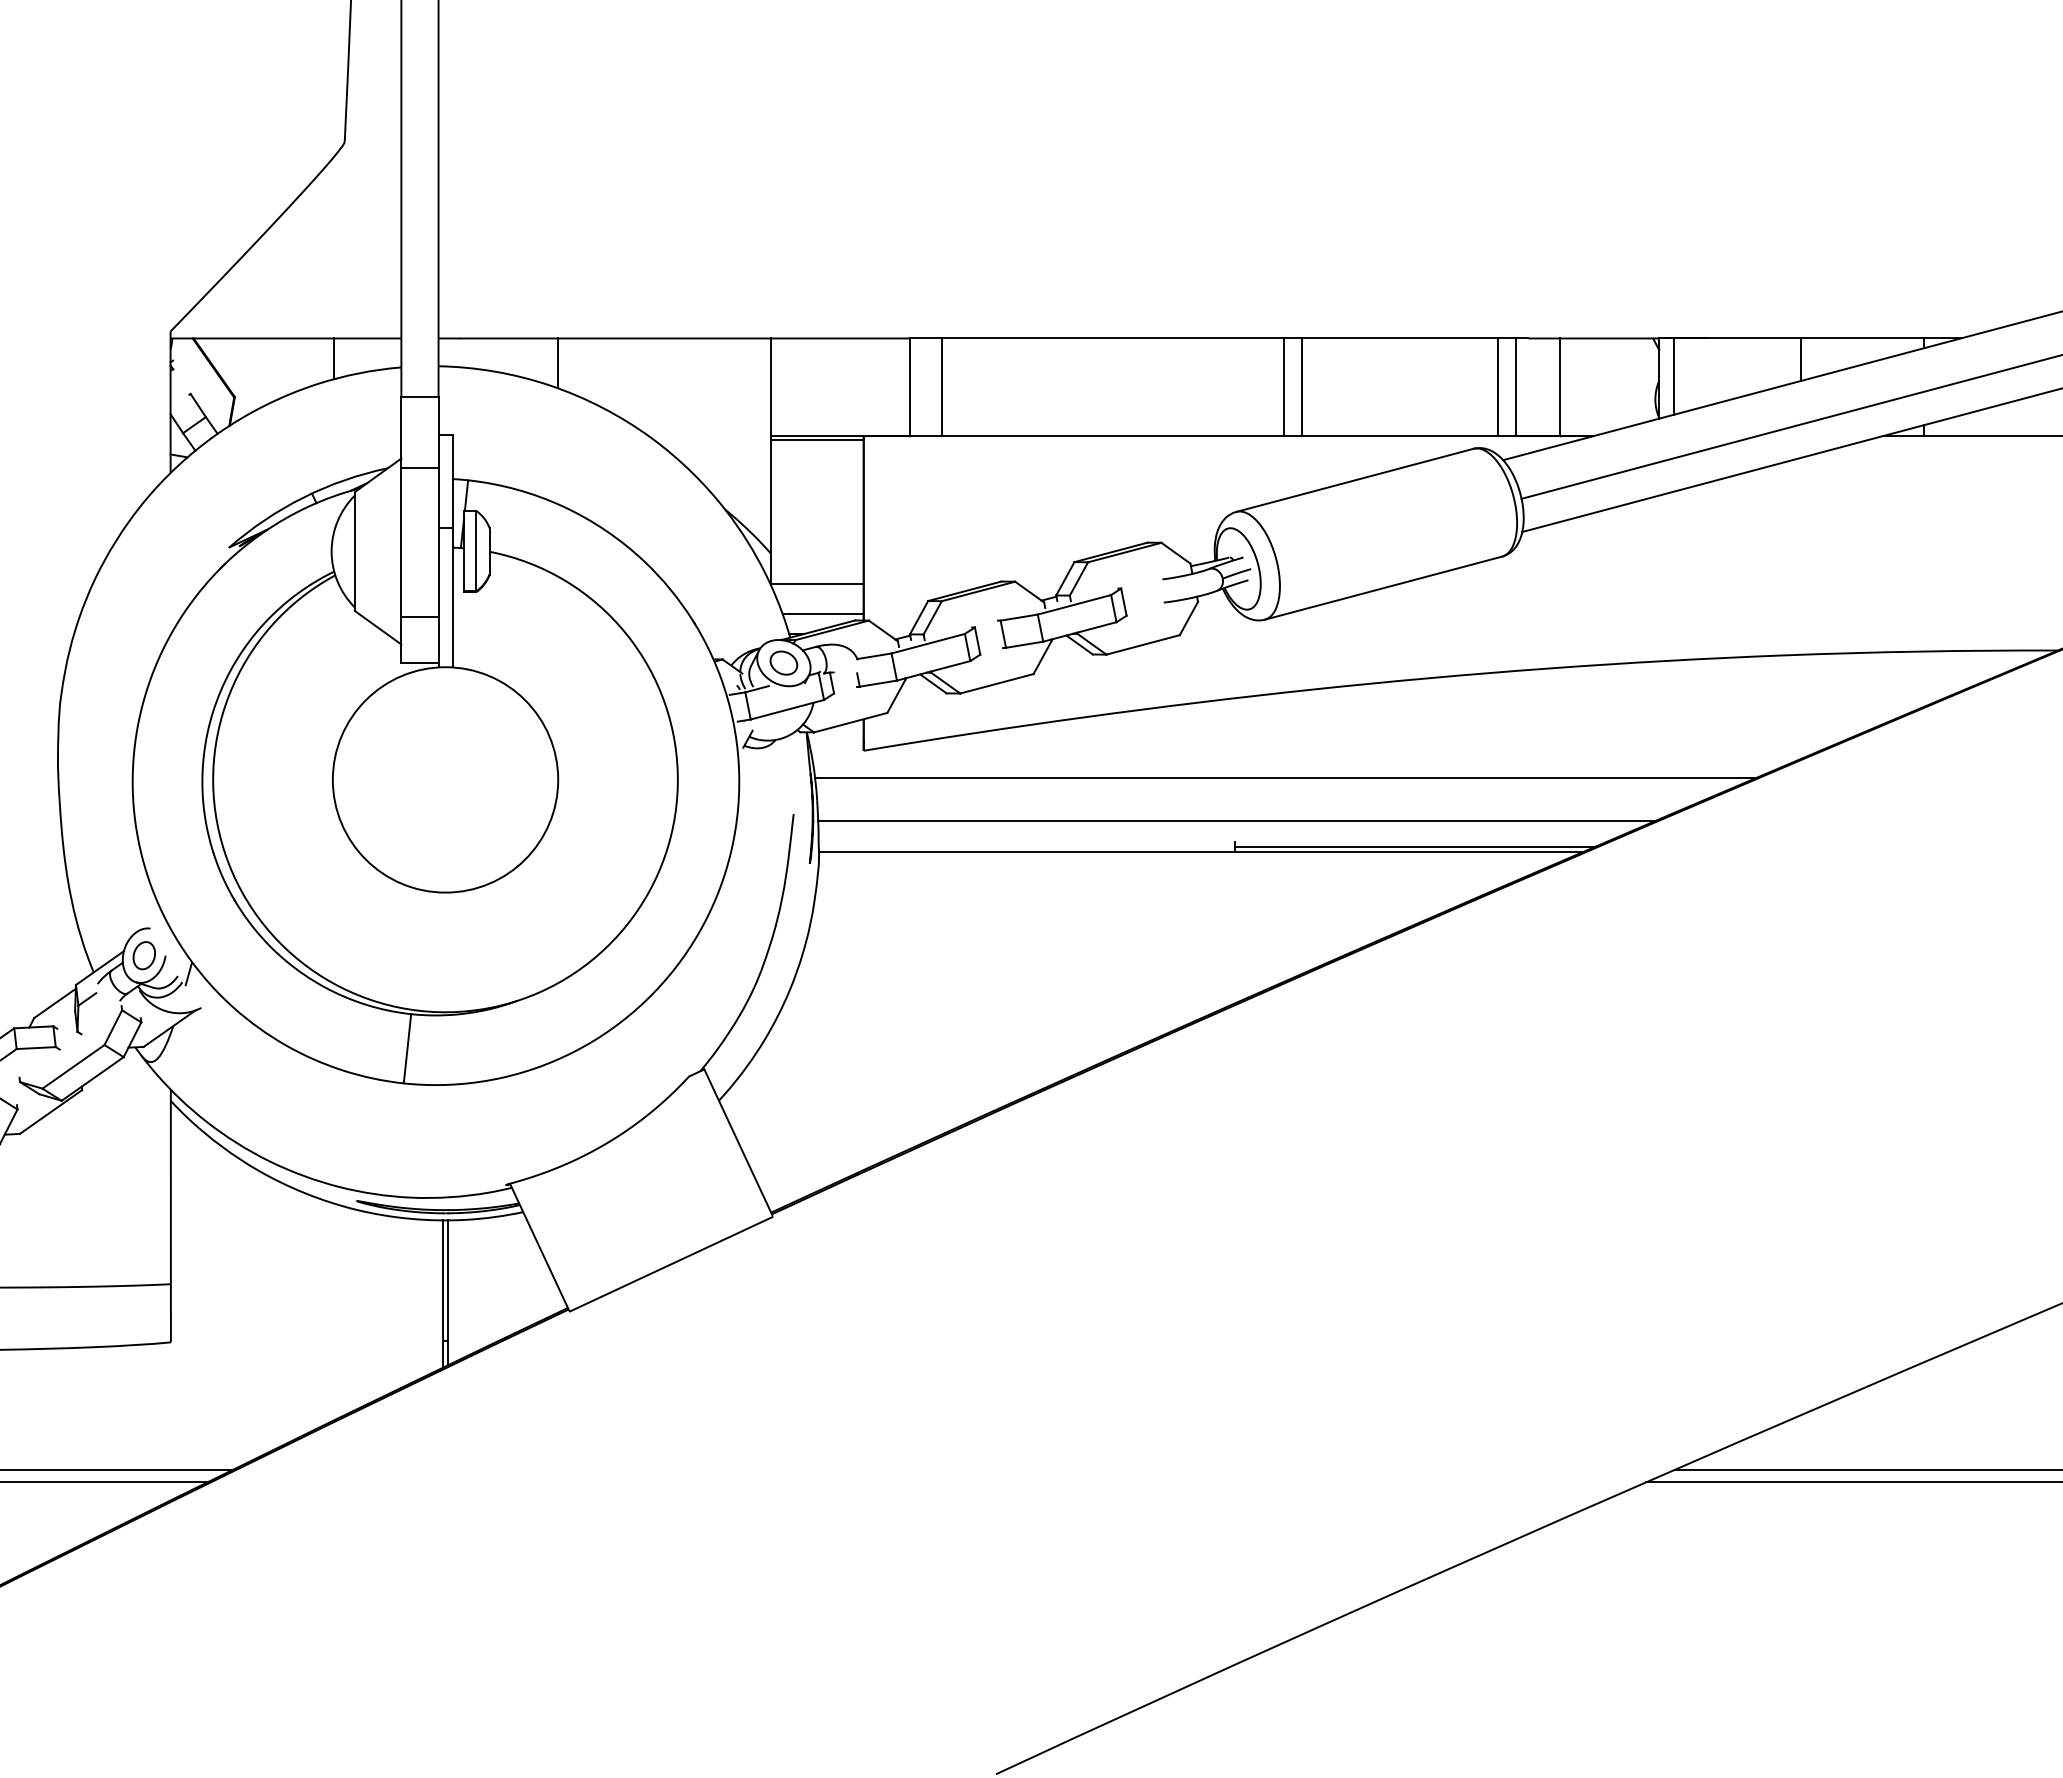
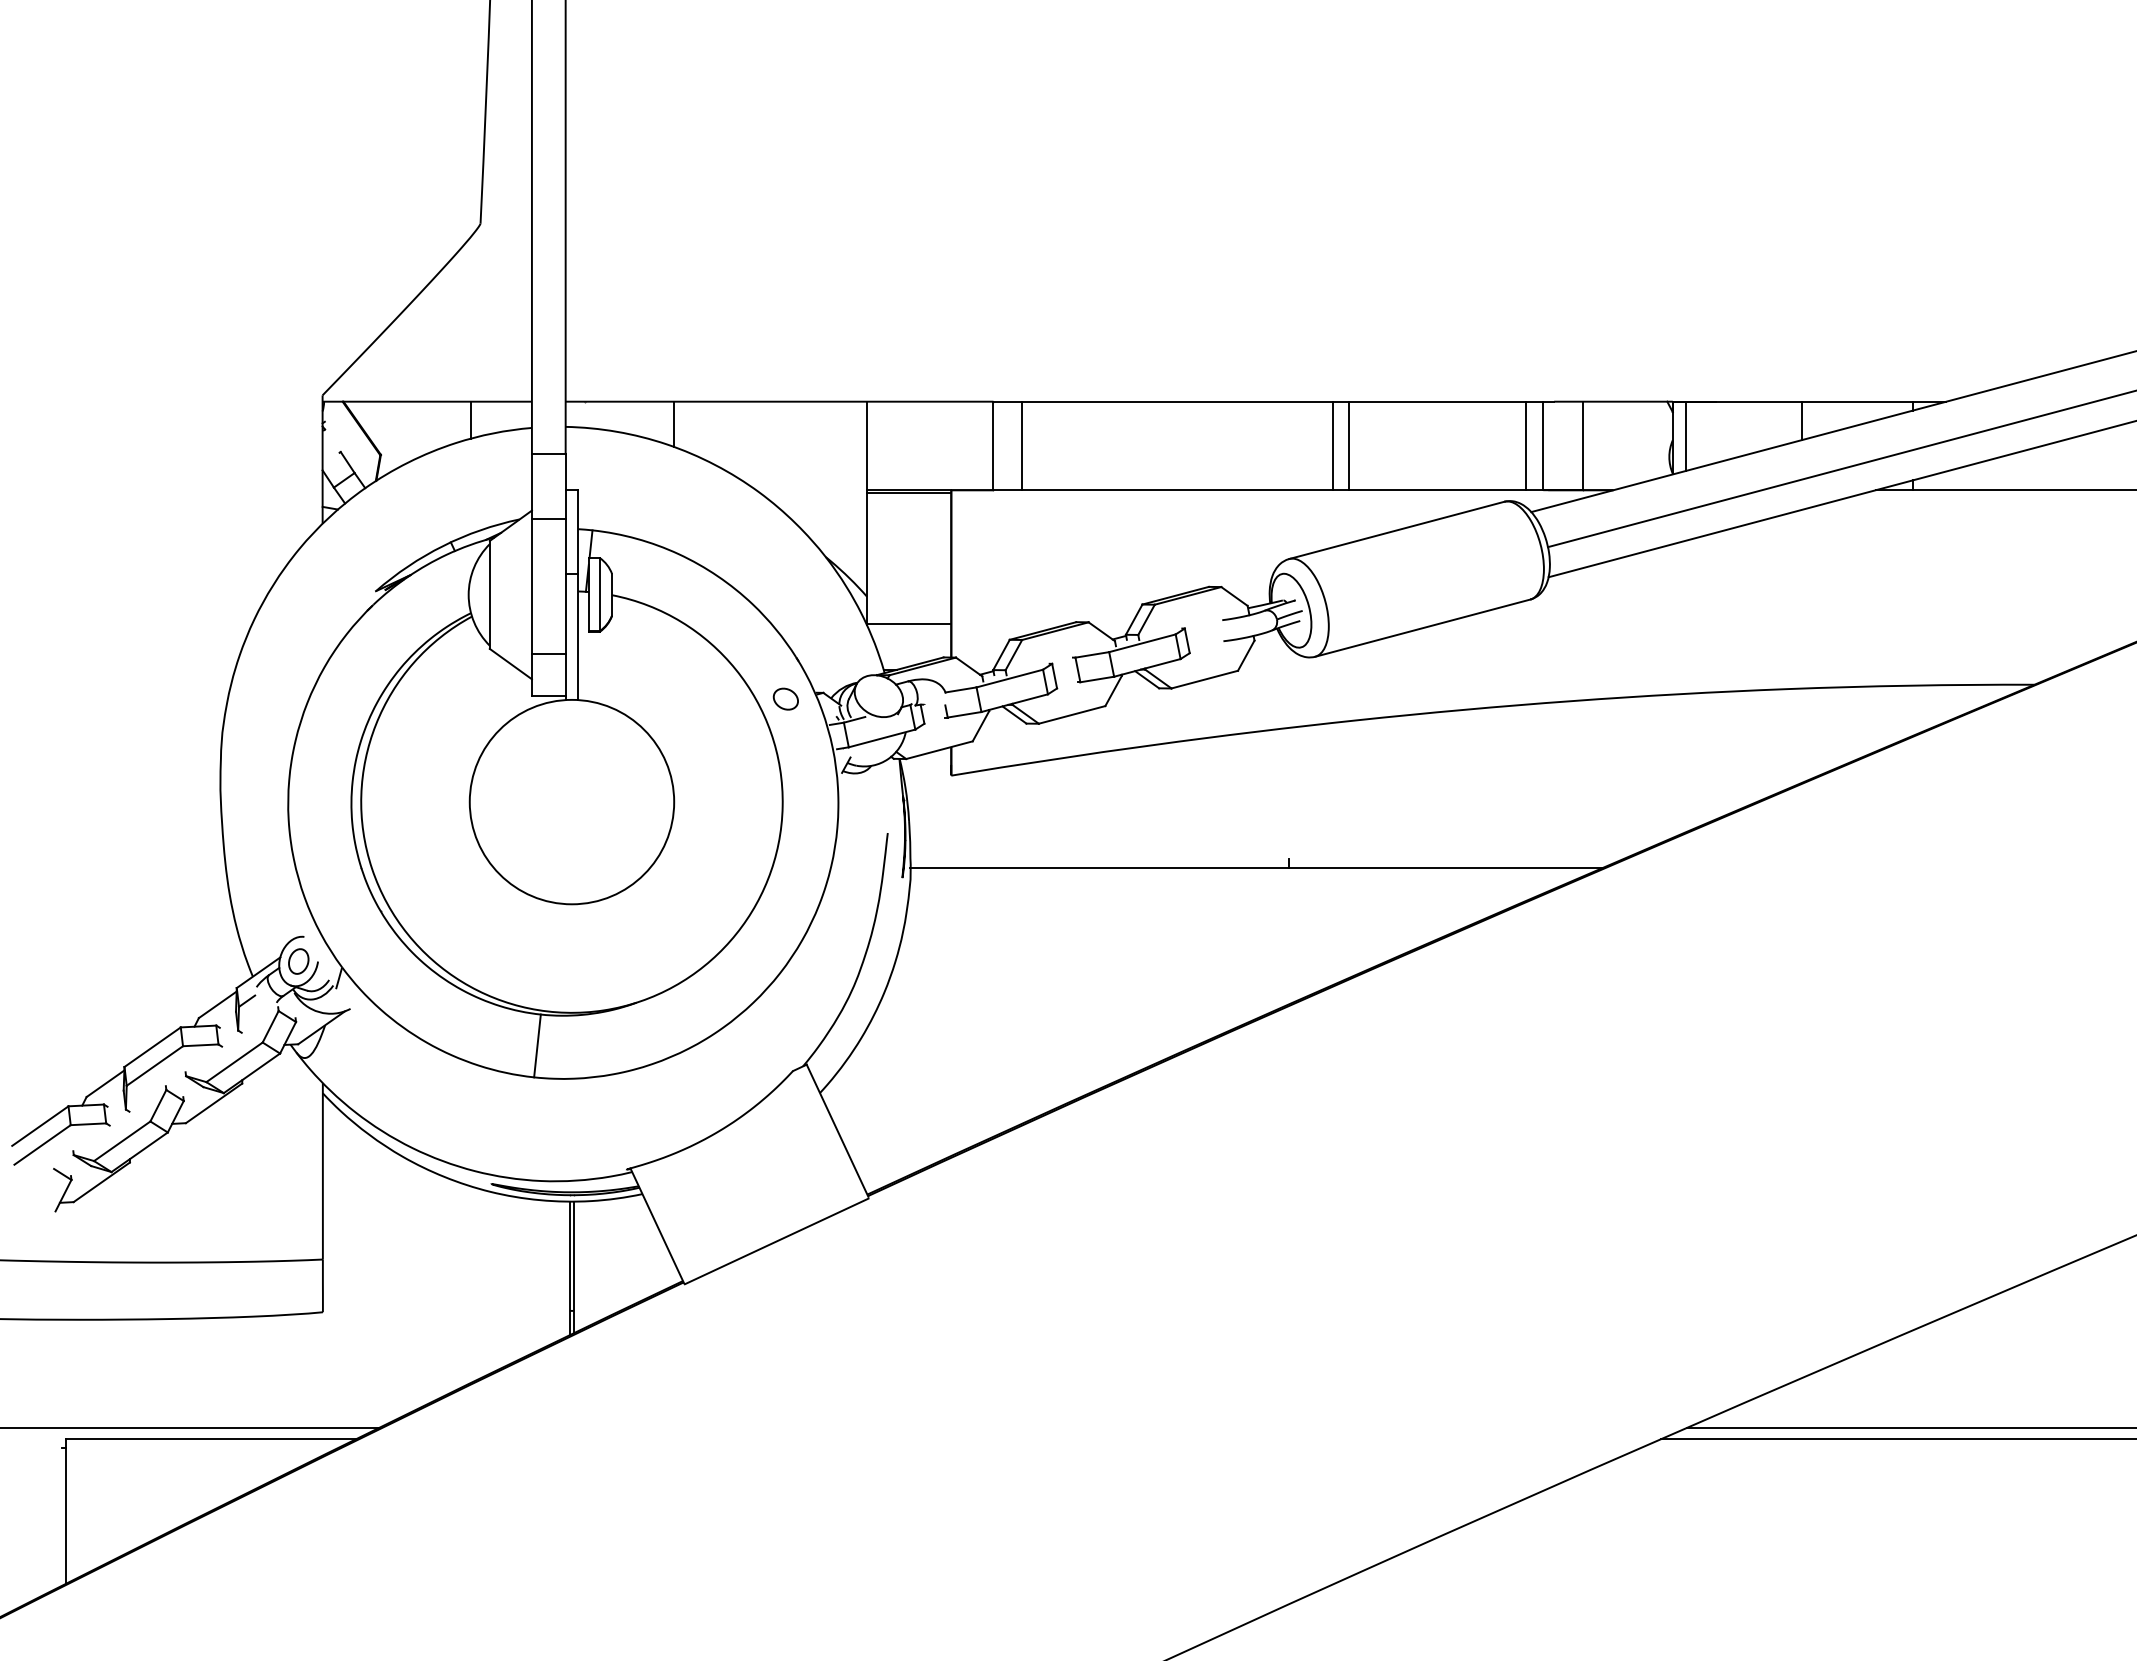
line: (823, 614) -> (914, 652), removed
part: (783, 662) -> (785, 698), moved
line: (1285, 778) -> (1333, 800), removed
line: (1236, 821) -> (1289, 839), removed
line: (1415, 846) -> (1451, 862), removed

